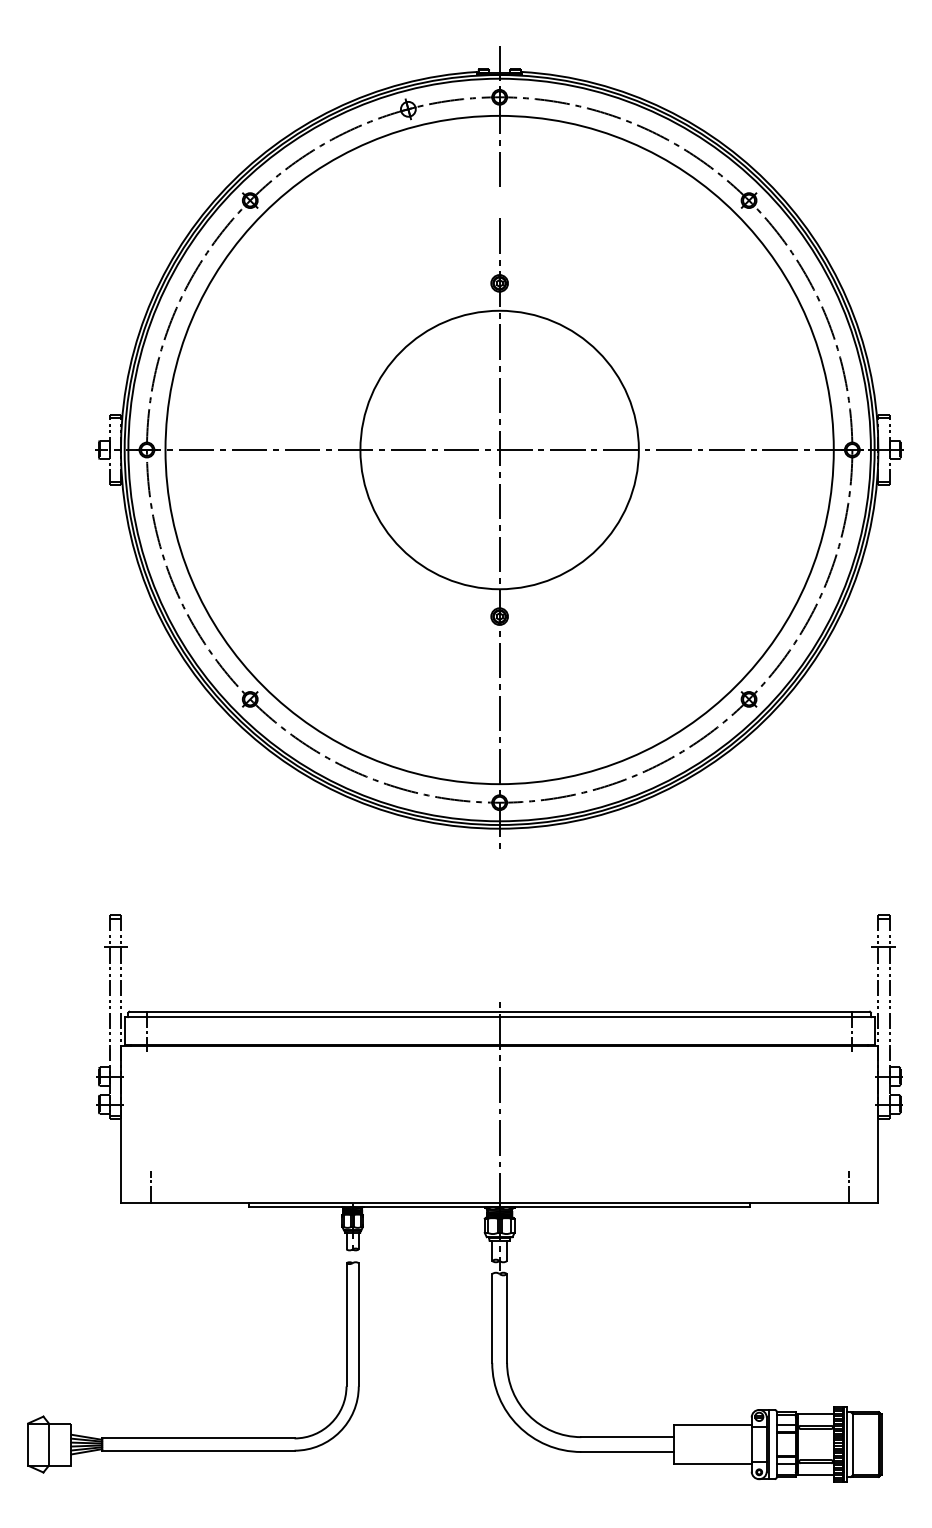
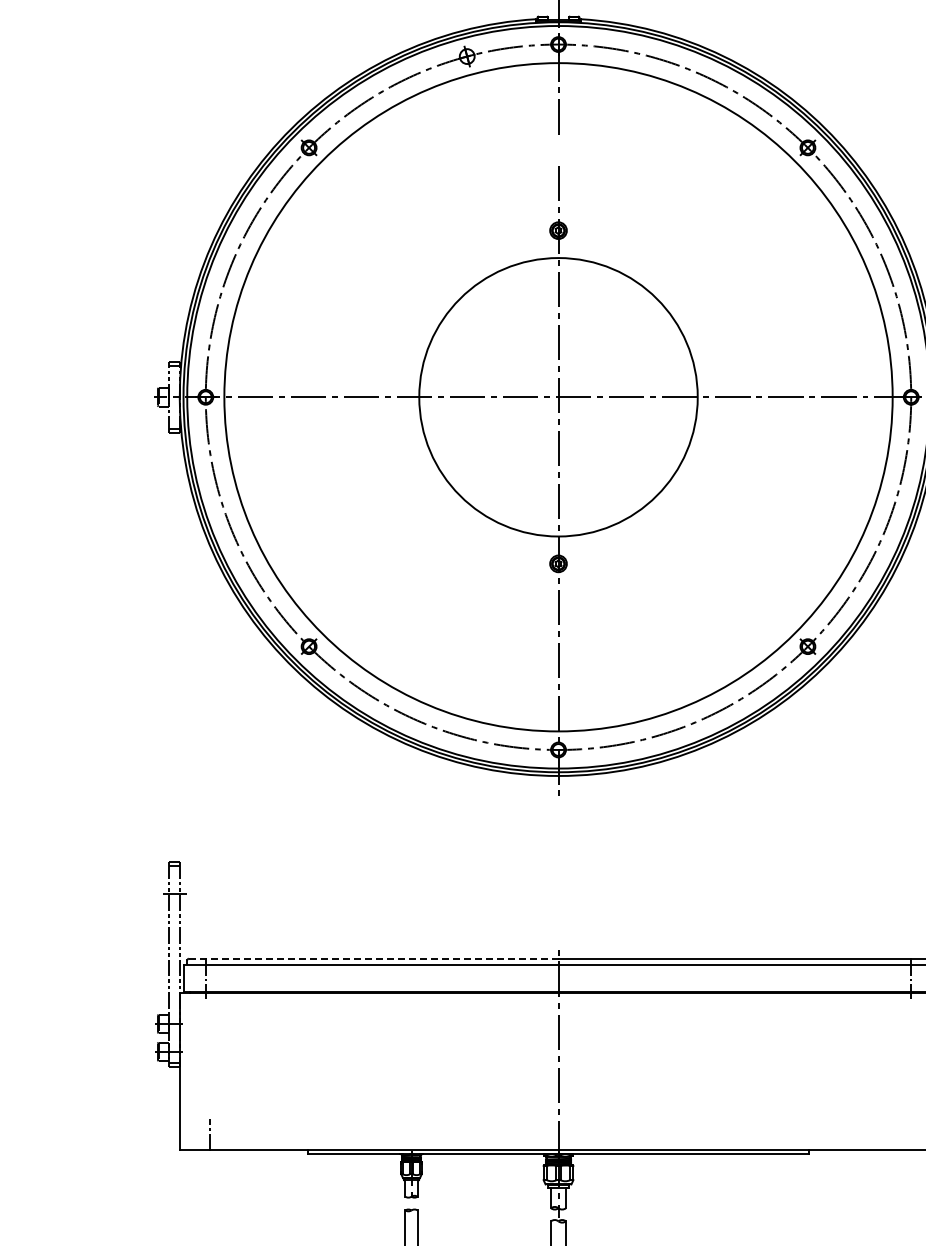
line: (313, 1011) -> (372, 958), solid -> dashed
line: (848, 1187) -> (907, 1134), removed

